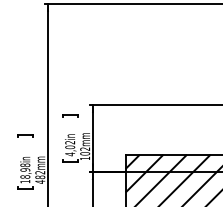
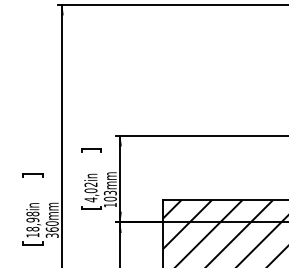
text: (85, 148) -> (110, 192), 102mm -> 103mm
text: (39, 177) -> (51, 229), 482mm -> 360mm

